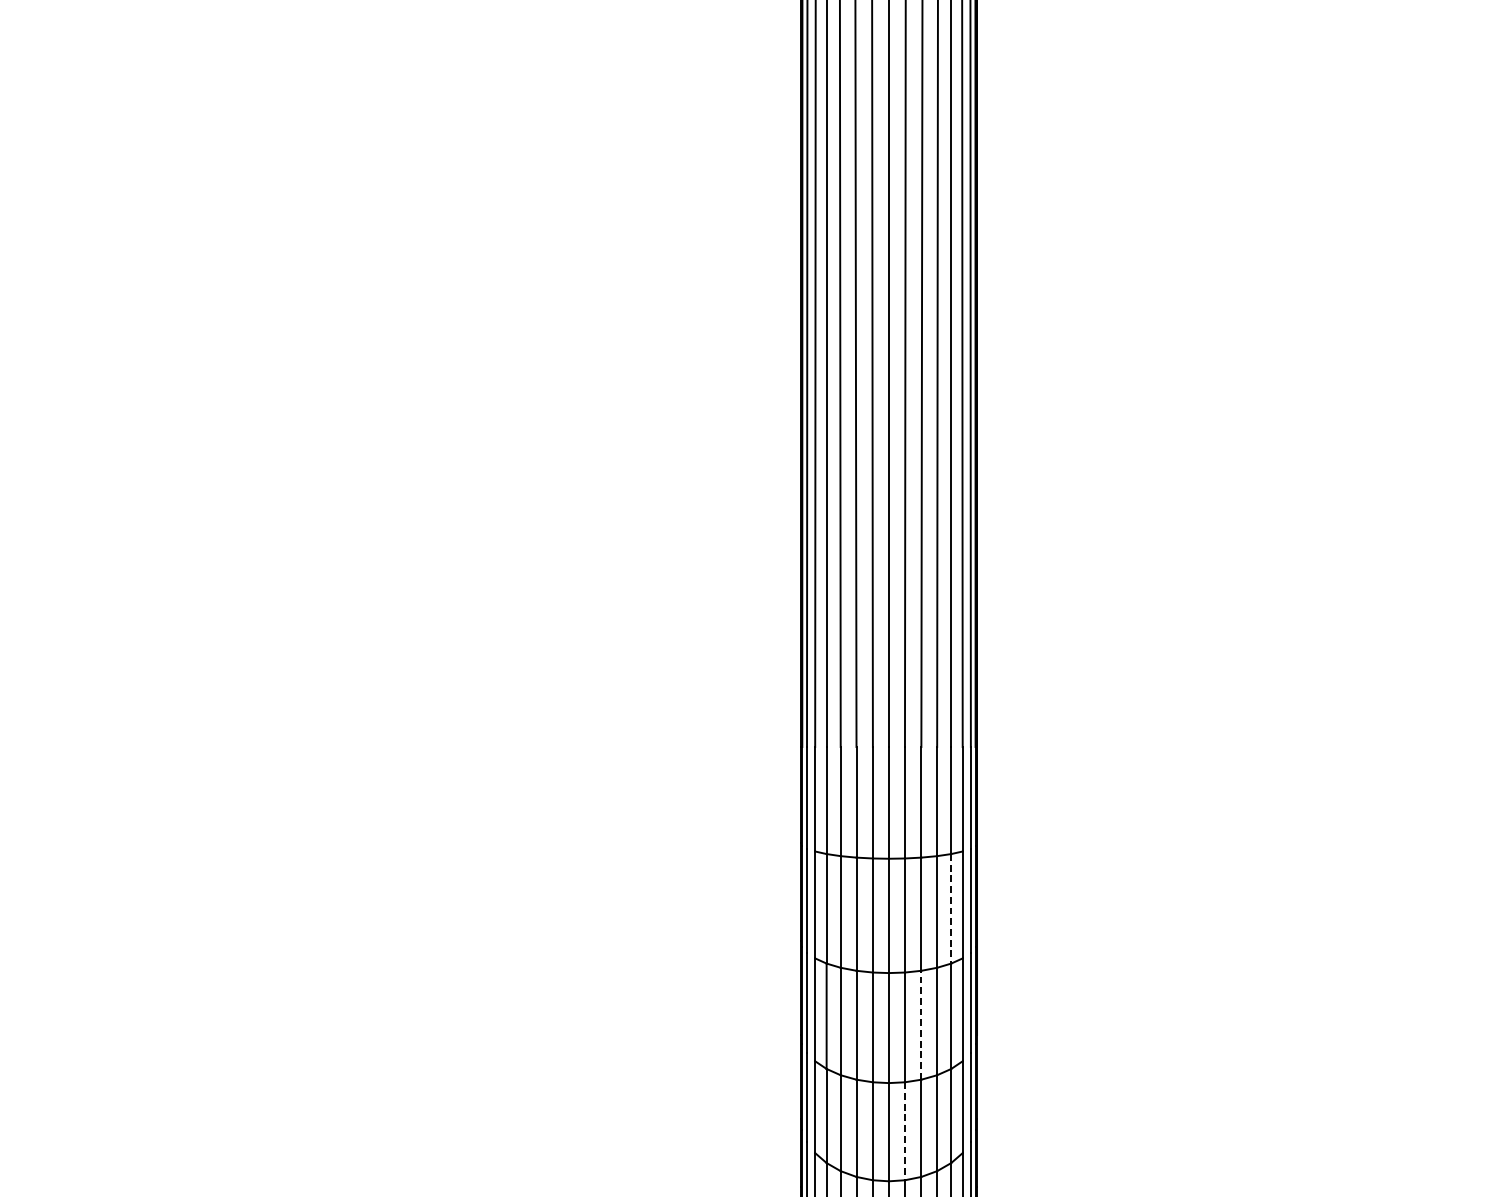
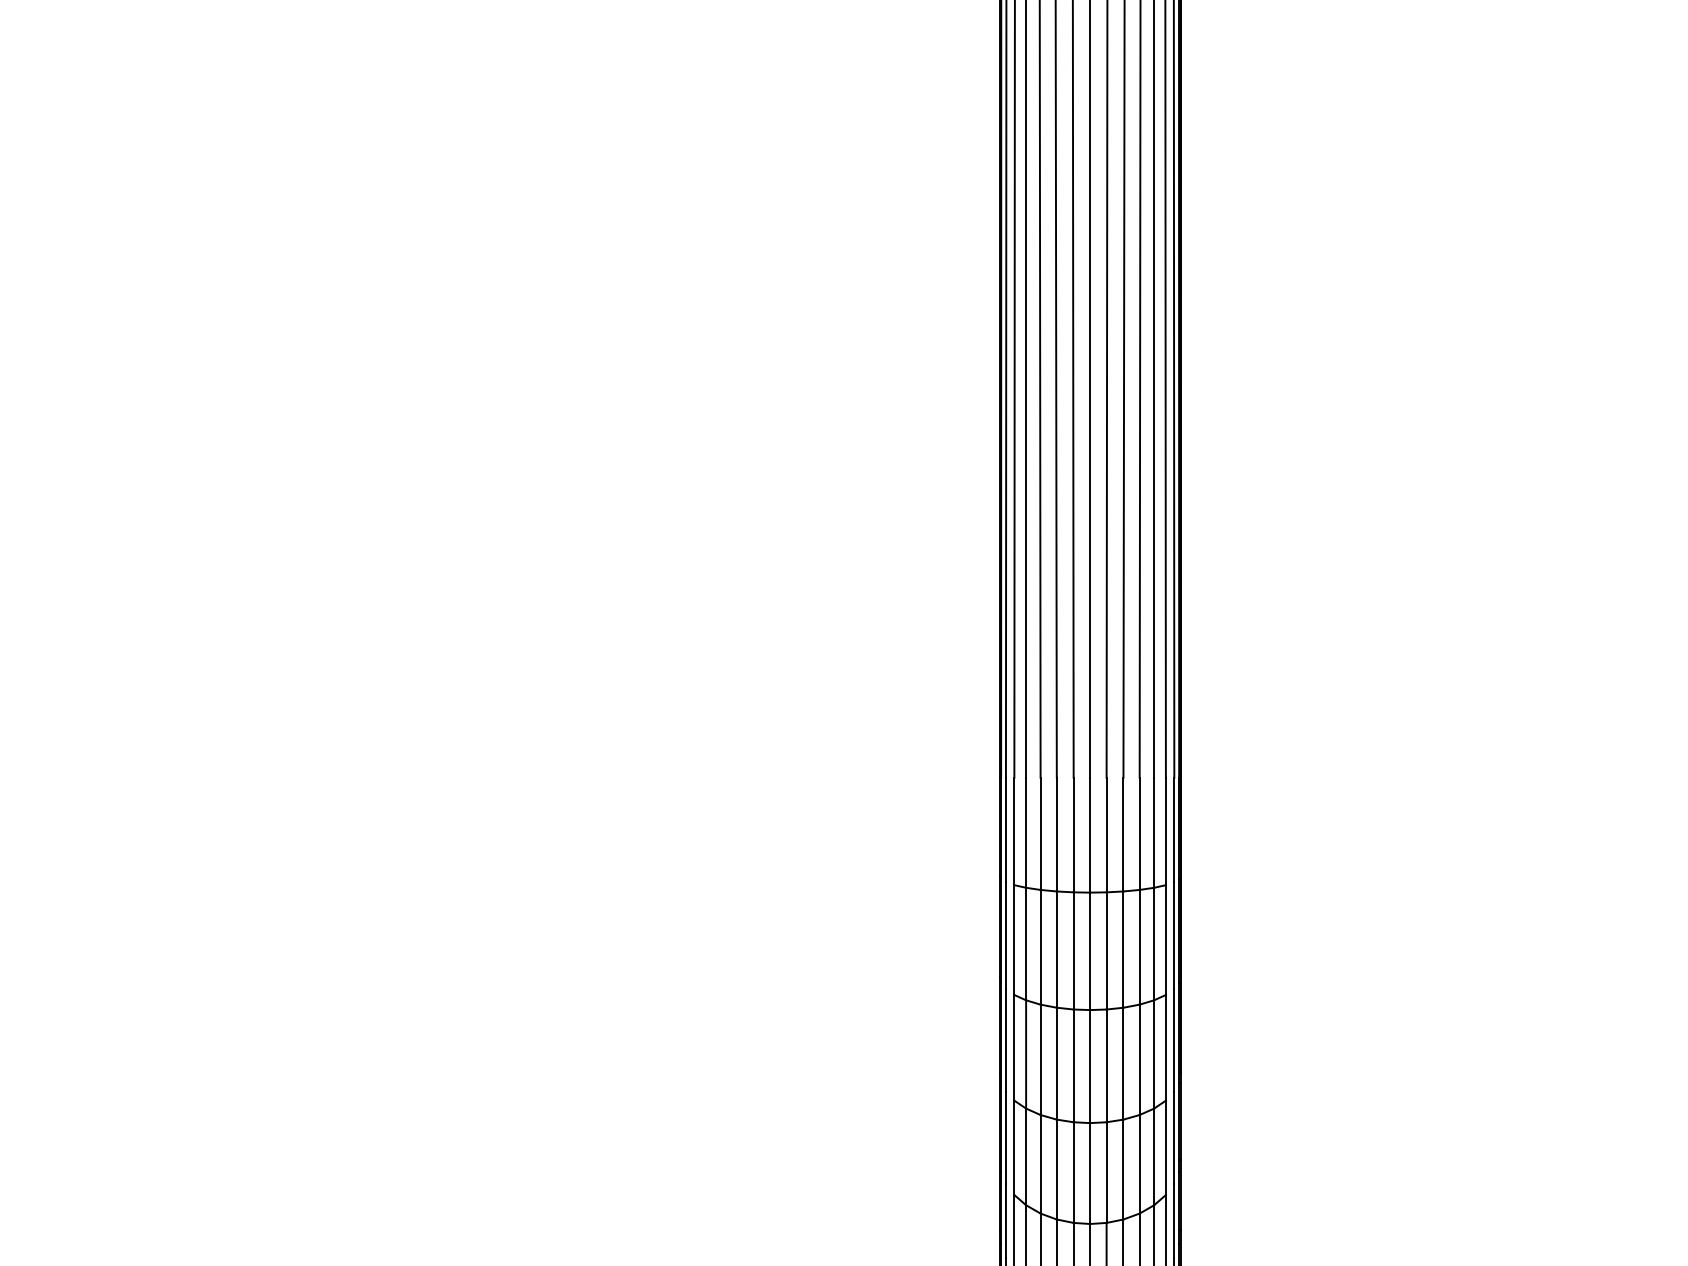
line: (951, 909) -> (1154, 944), dashed -> solid
line: (921, 1025) -> (1123, 1063), dashed -> solid
line: (904, 1132) -> (1106, 1173), dashed -> solid

